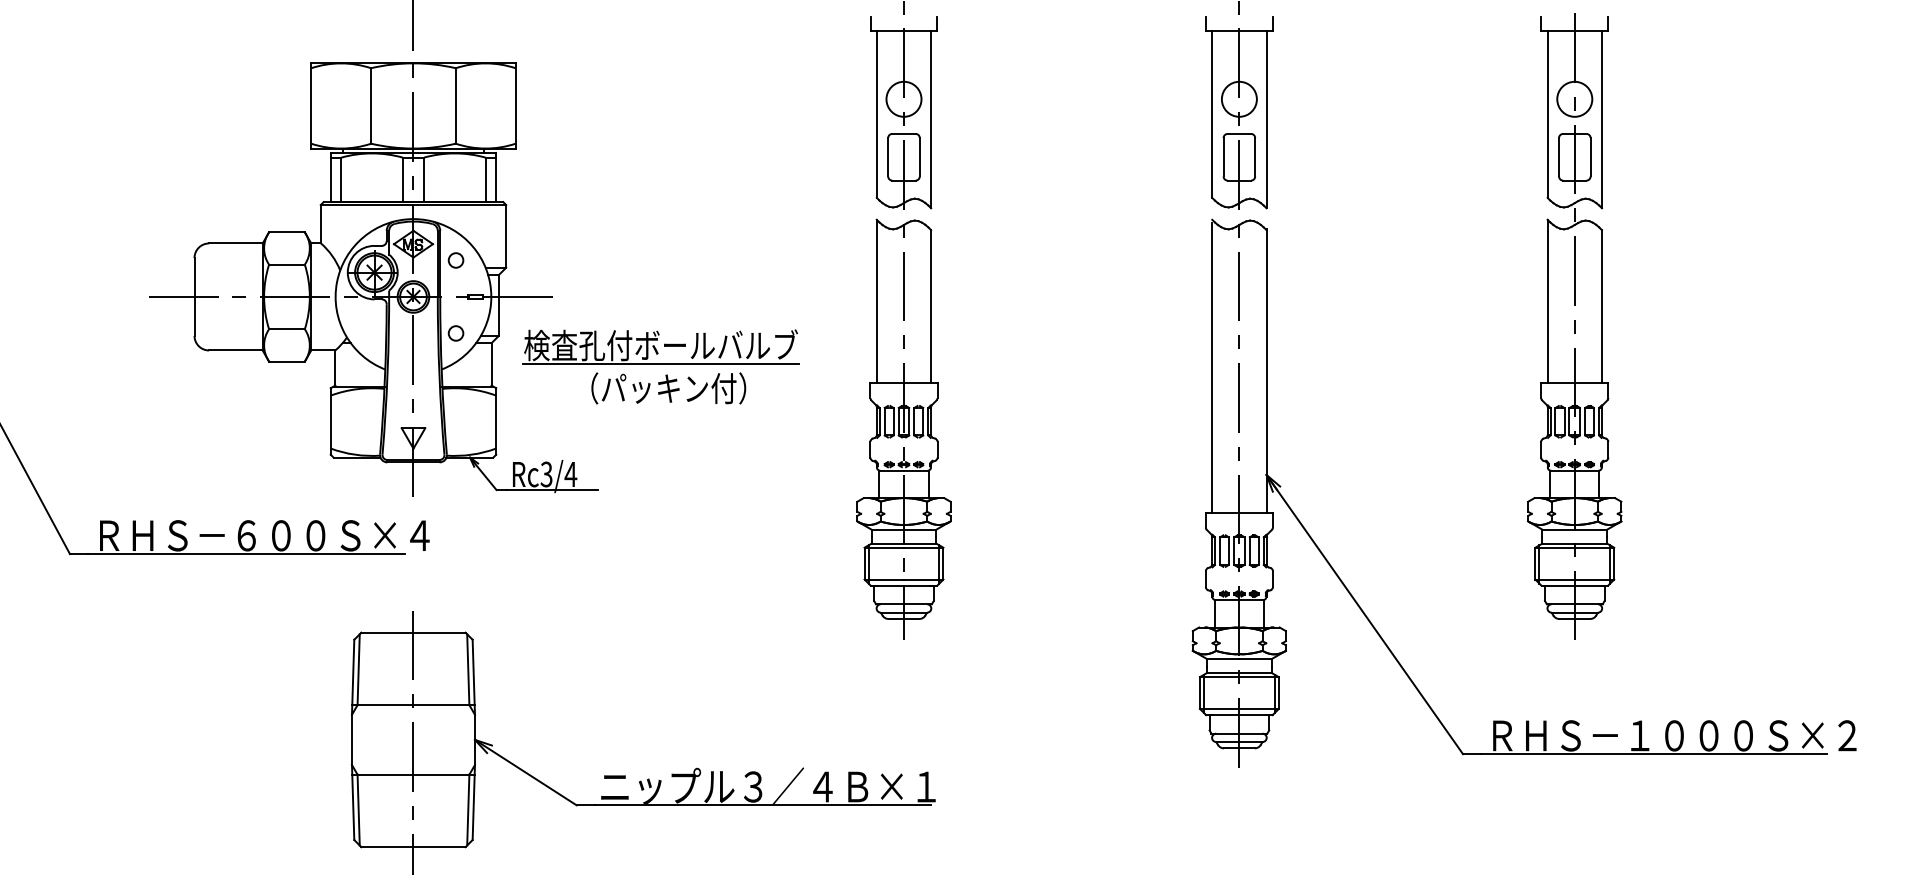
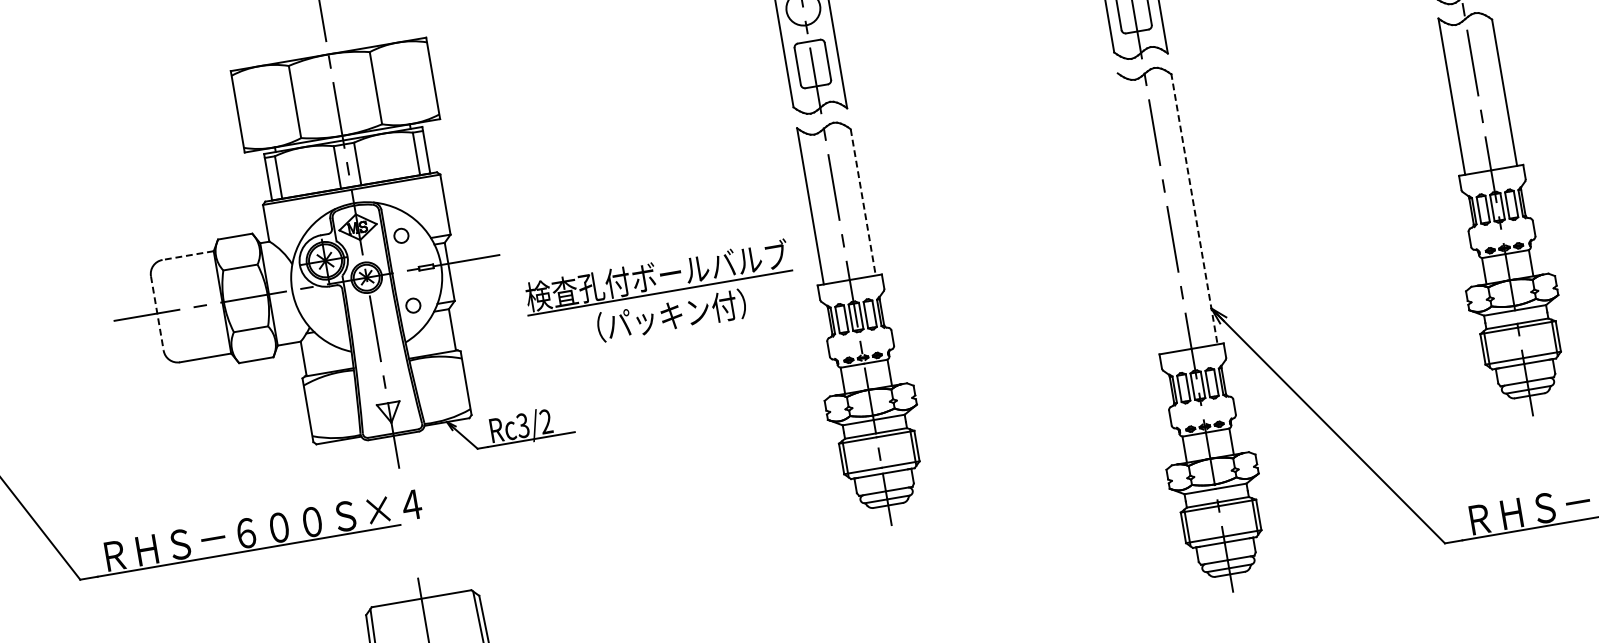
line: (235, 243) -> (187, 255), solid -> dashed
line: (194, 296) -> (157, 313), solid -> dashed
line: (931, 306) -> (863, 202), solid -> dashed
part: (660, 366) -> (660, 295), moved
line: (1212, 367) -> (1142, 214), removed
line: (1266, 370) -> (1194, 208), solid -> dashed
text: (570, 473) -> (545, 420), Rc3/4 -> Rc3/2

